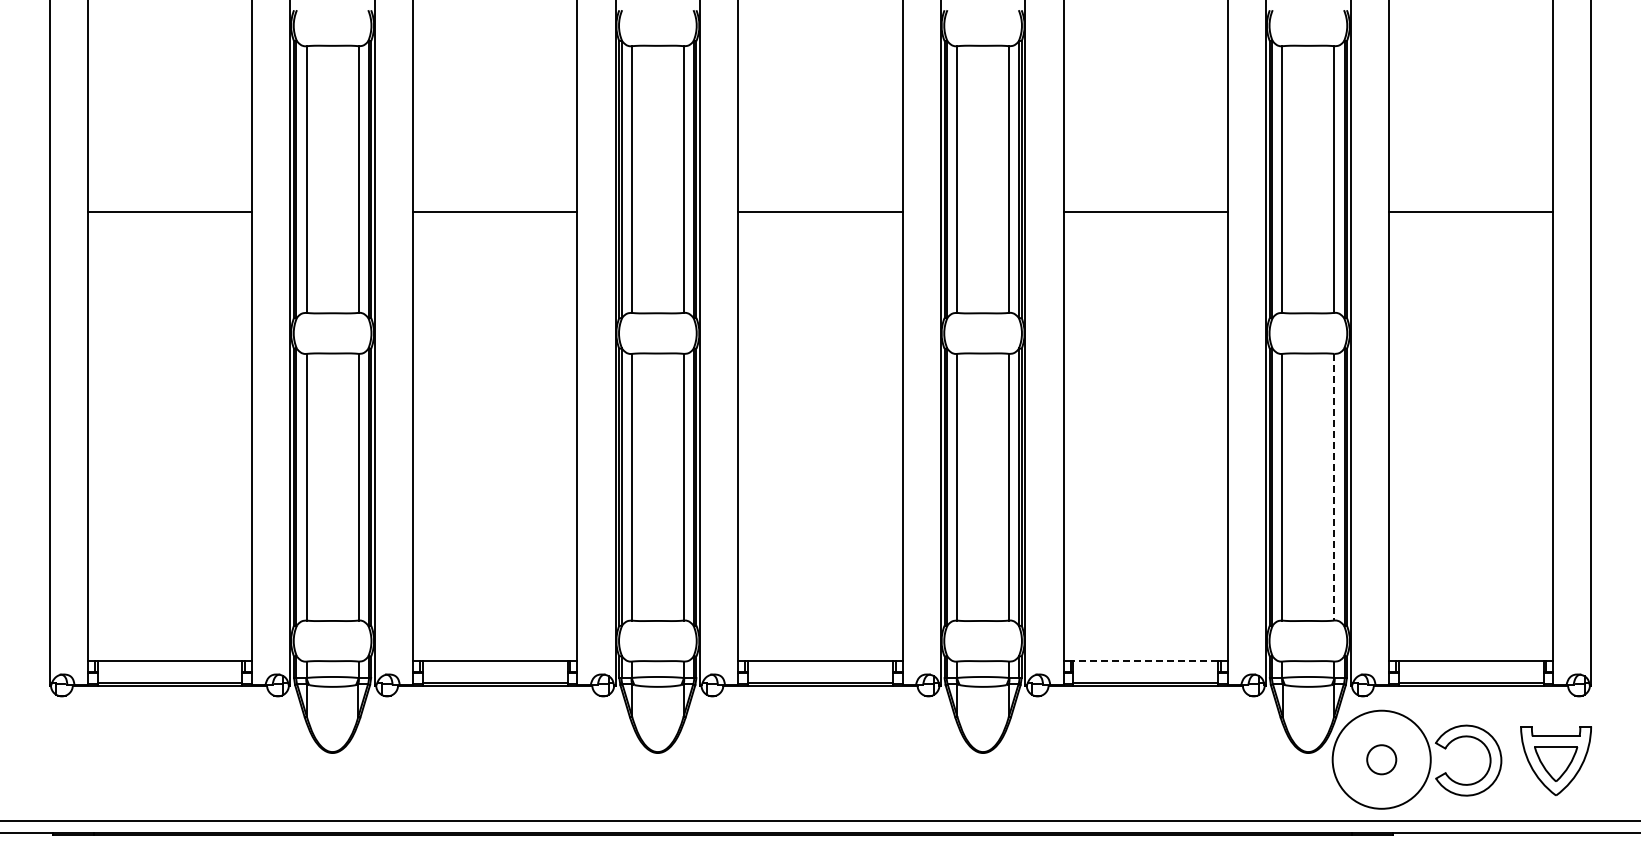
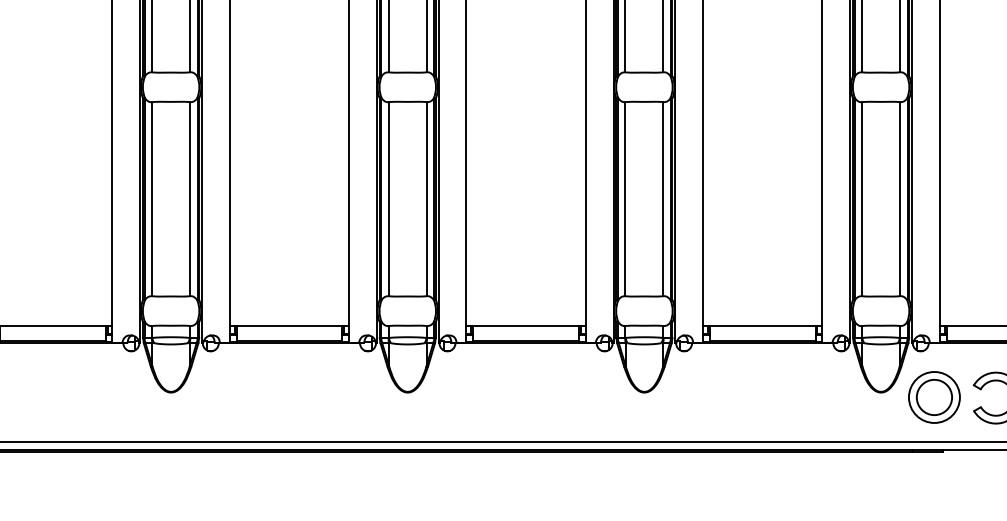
line: (1334, 487) -> (900, 199), dashed -> solid
line: (1145, 660) -> (762, 325), dashed -> solid
circle: (1381, 759) -> (934, 397), size x0.71
circle: (1381, 759) -> (934, 397), size x1.67

